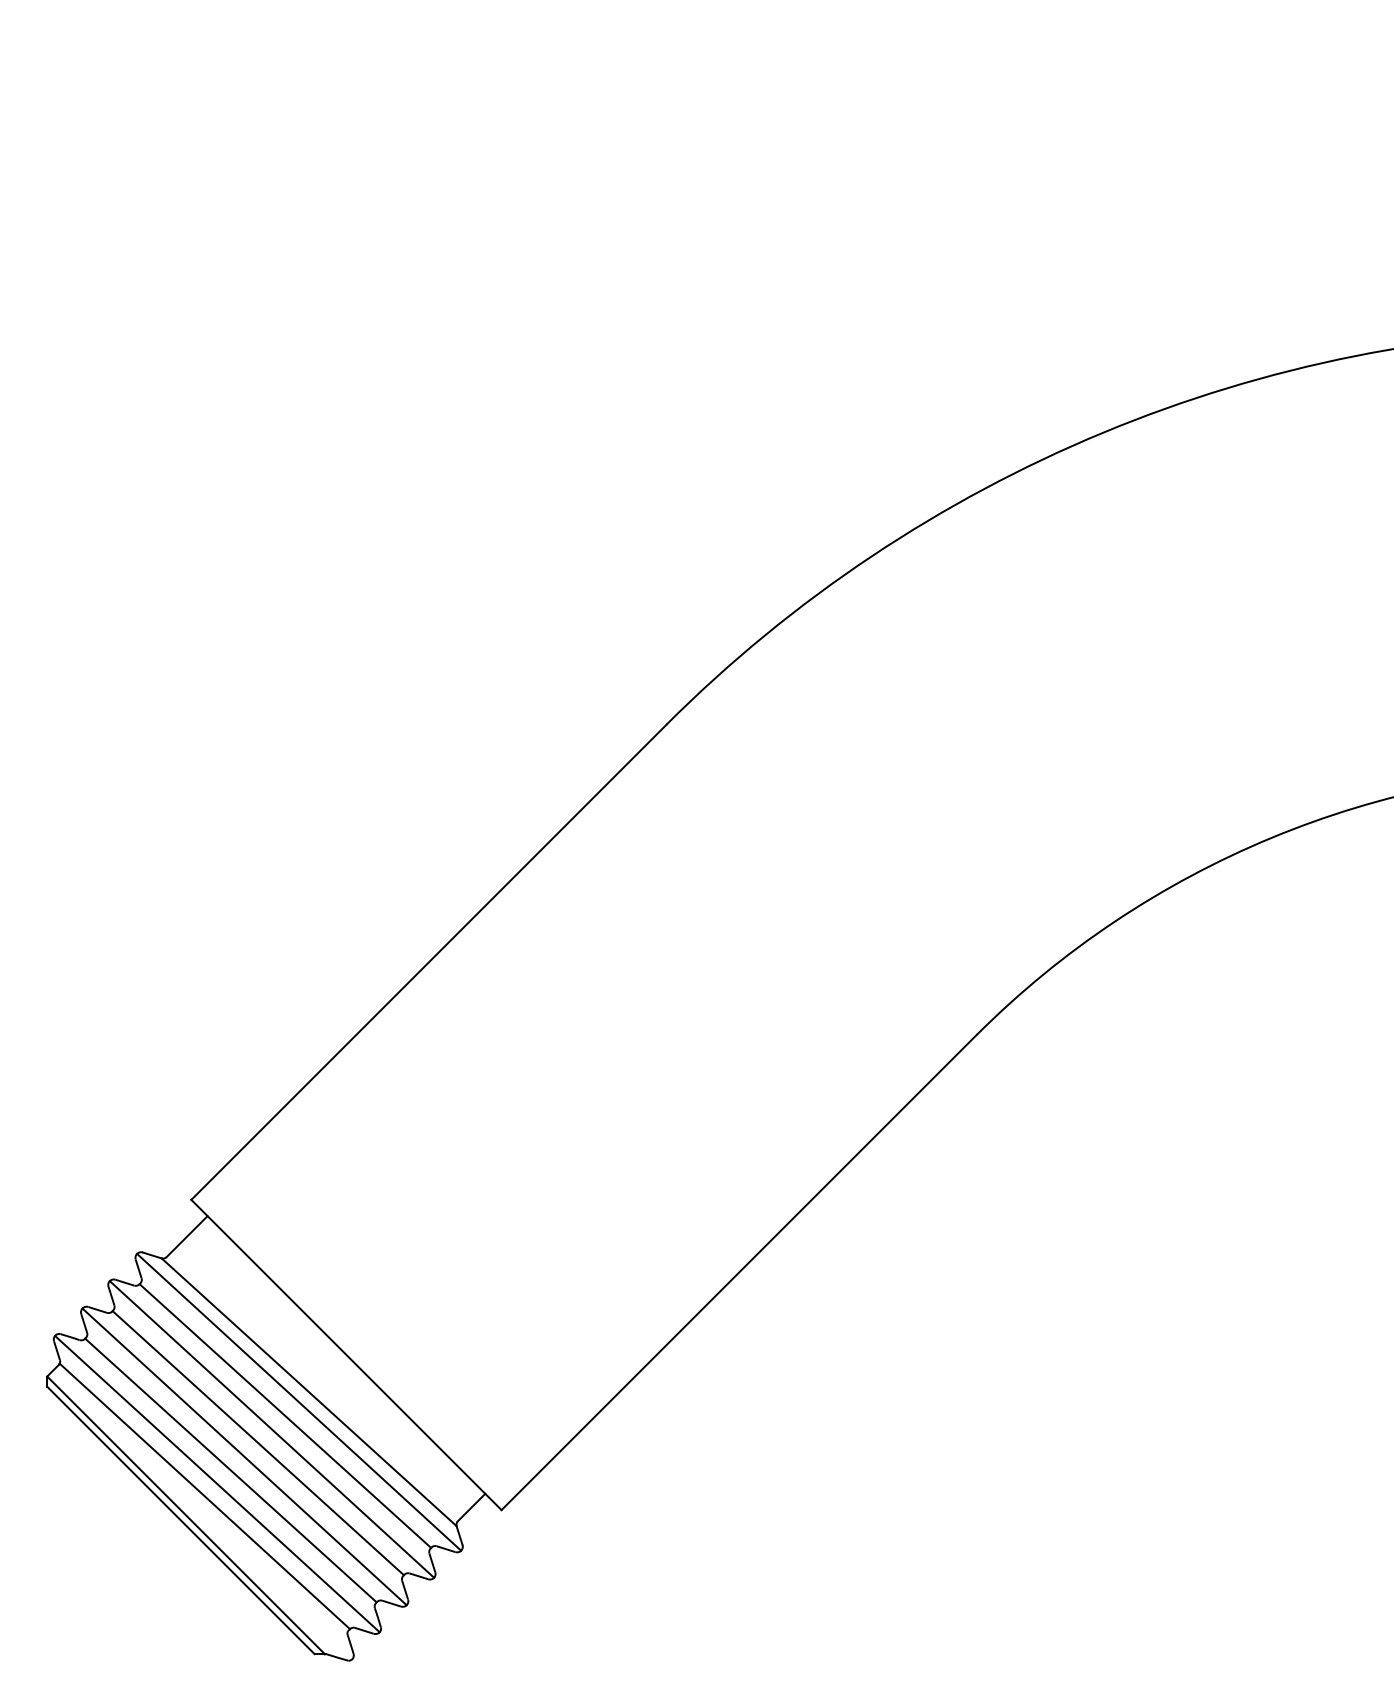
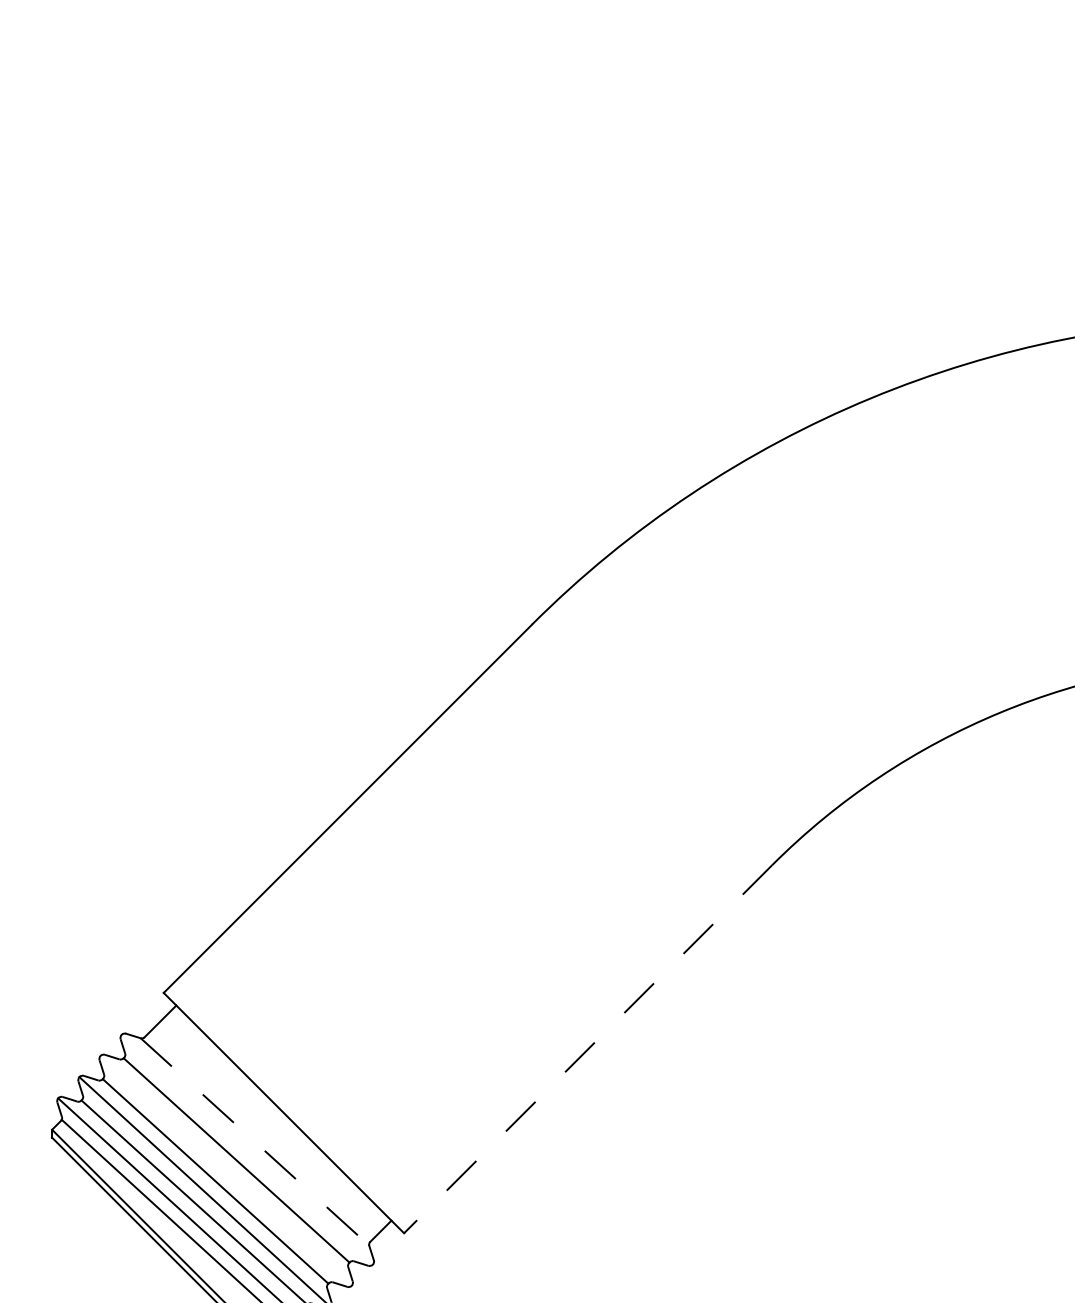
line: (738, 1272) -> (587, 1049), solid -> dashed
line: (309, 1392) -> (255, 1142), solid -> dashed
line: (299, 1401) -> (247, 1149), removed
line: (271, 1429) -> (225, 1170), removed

